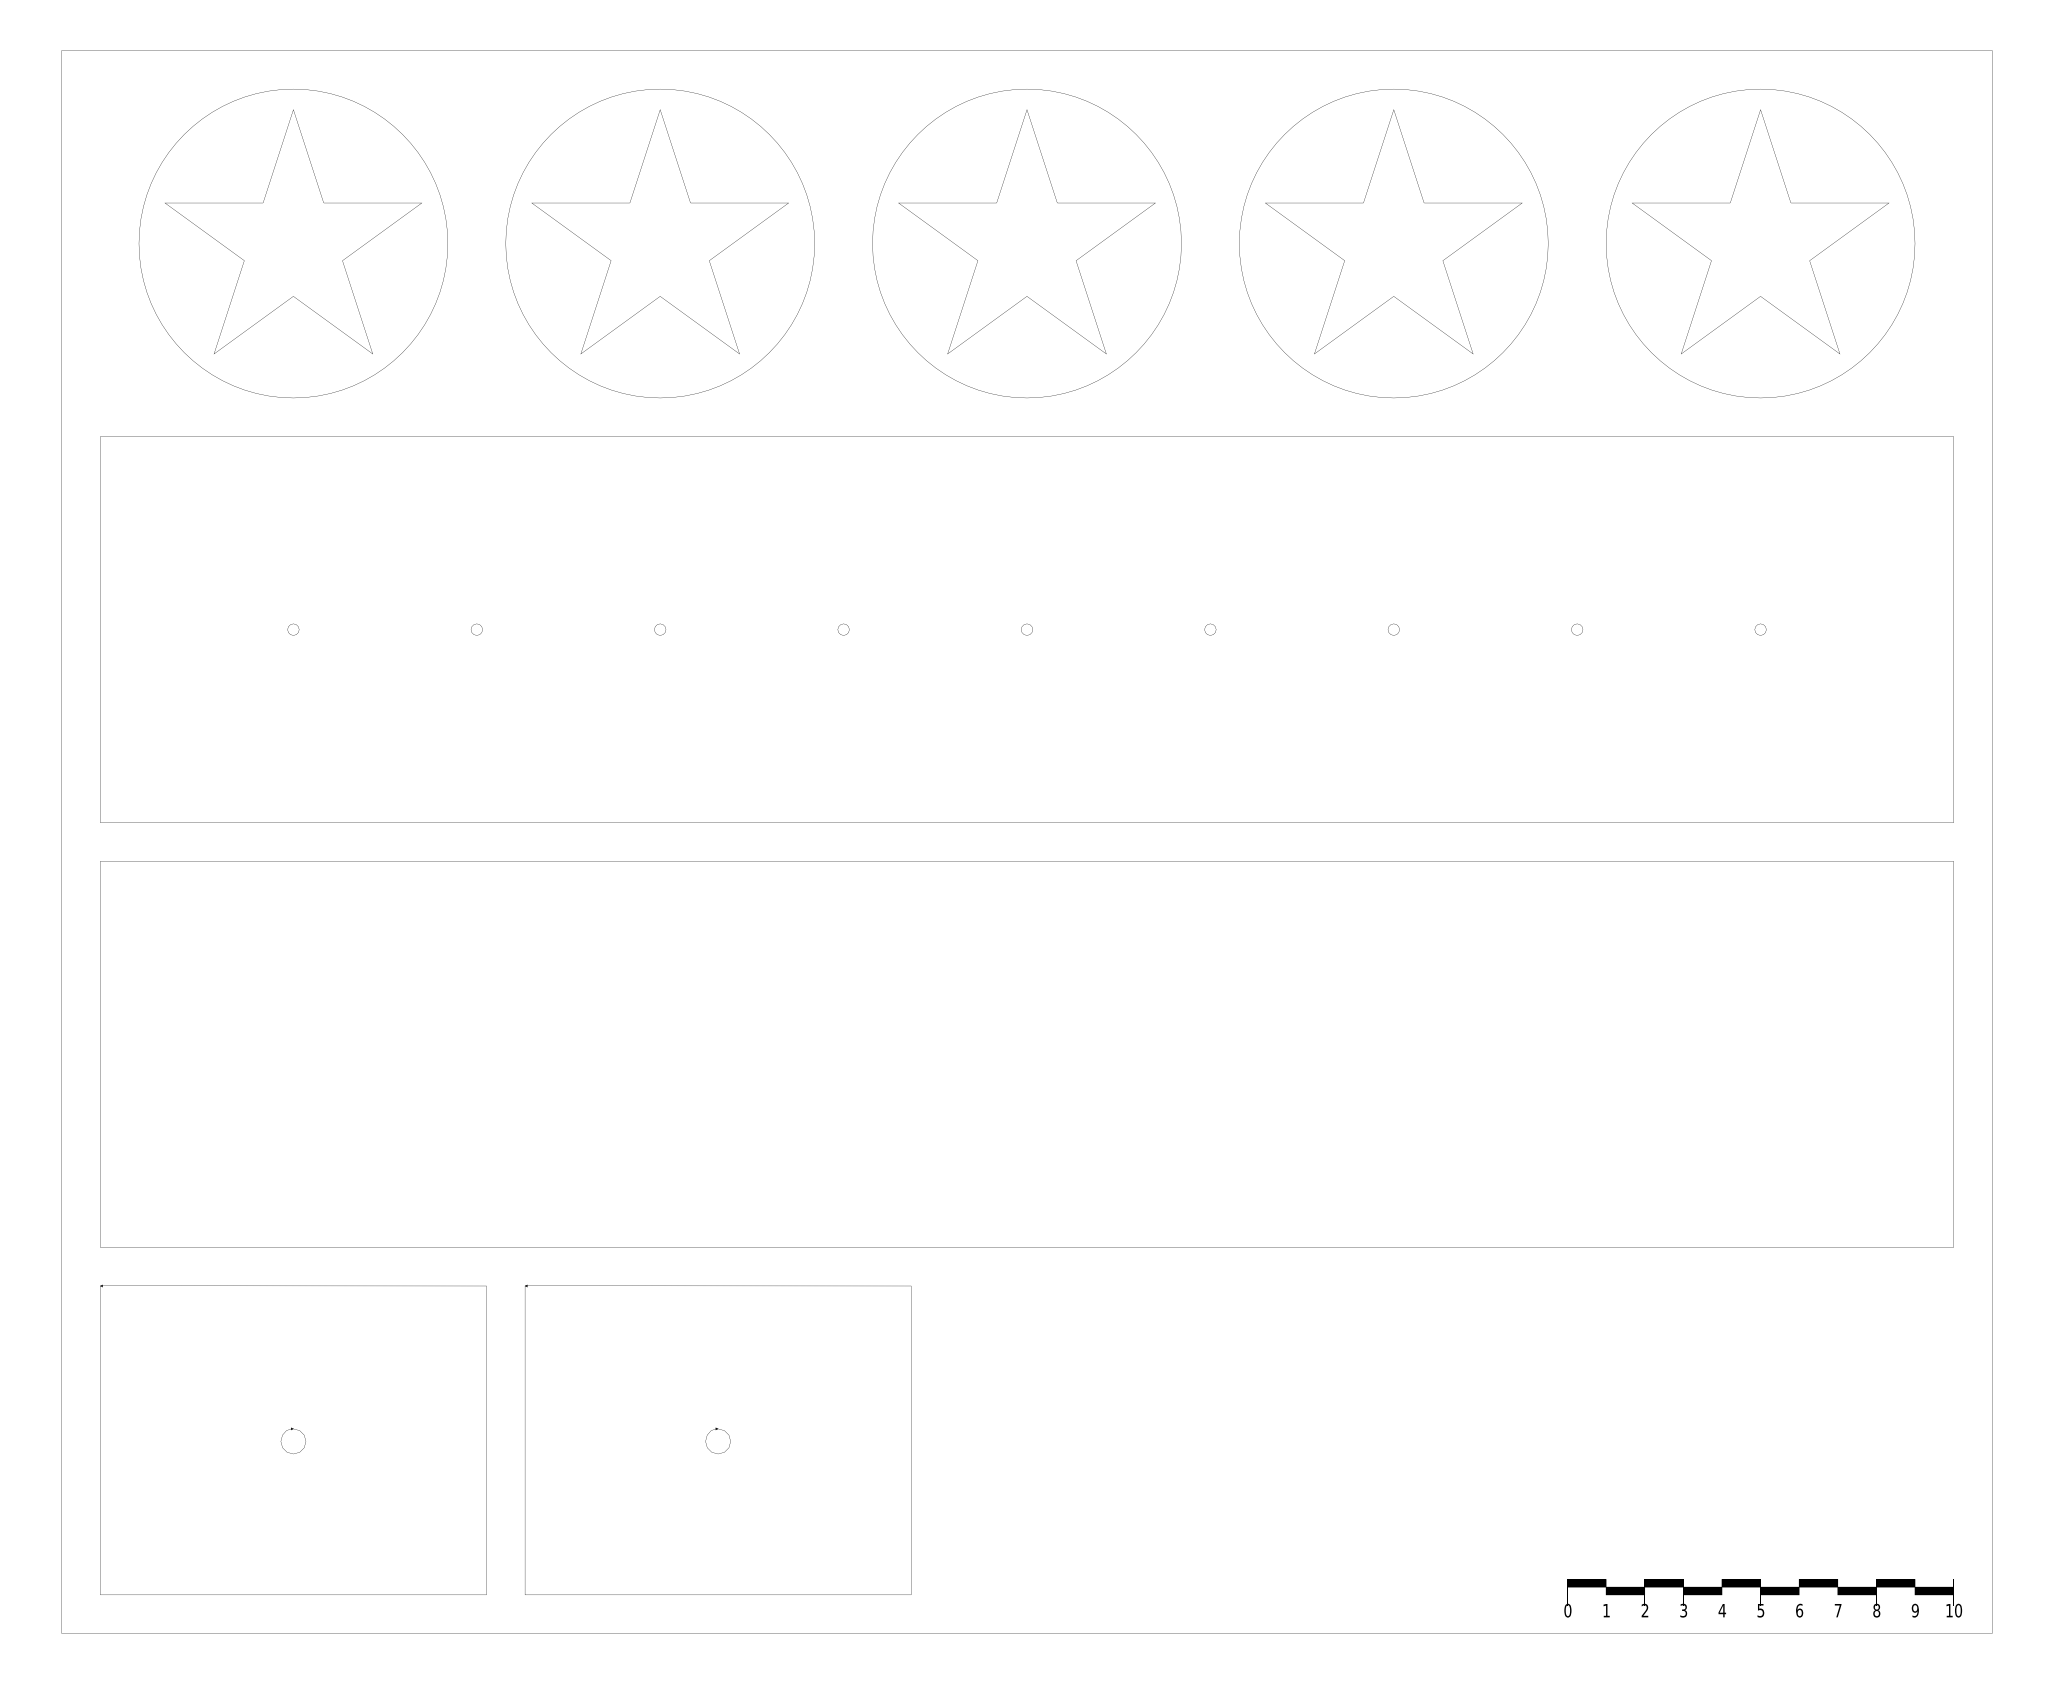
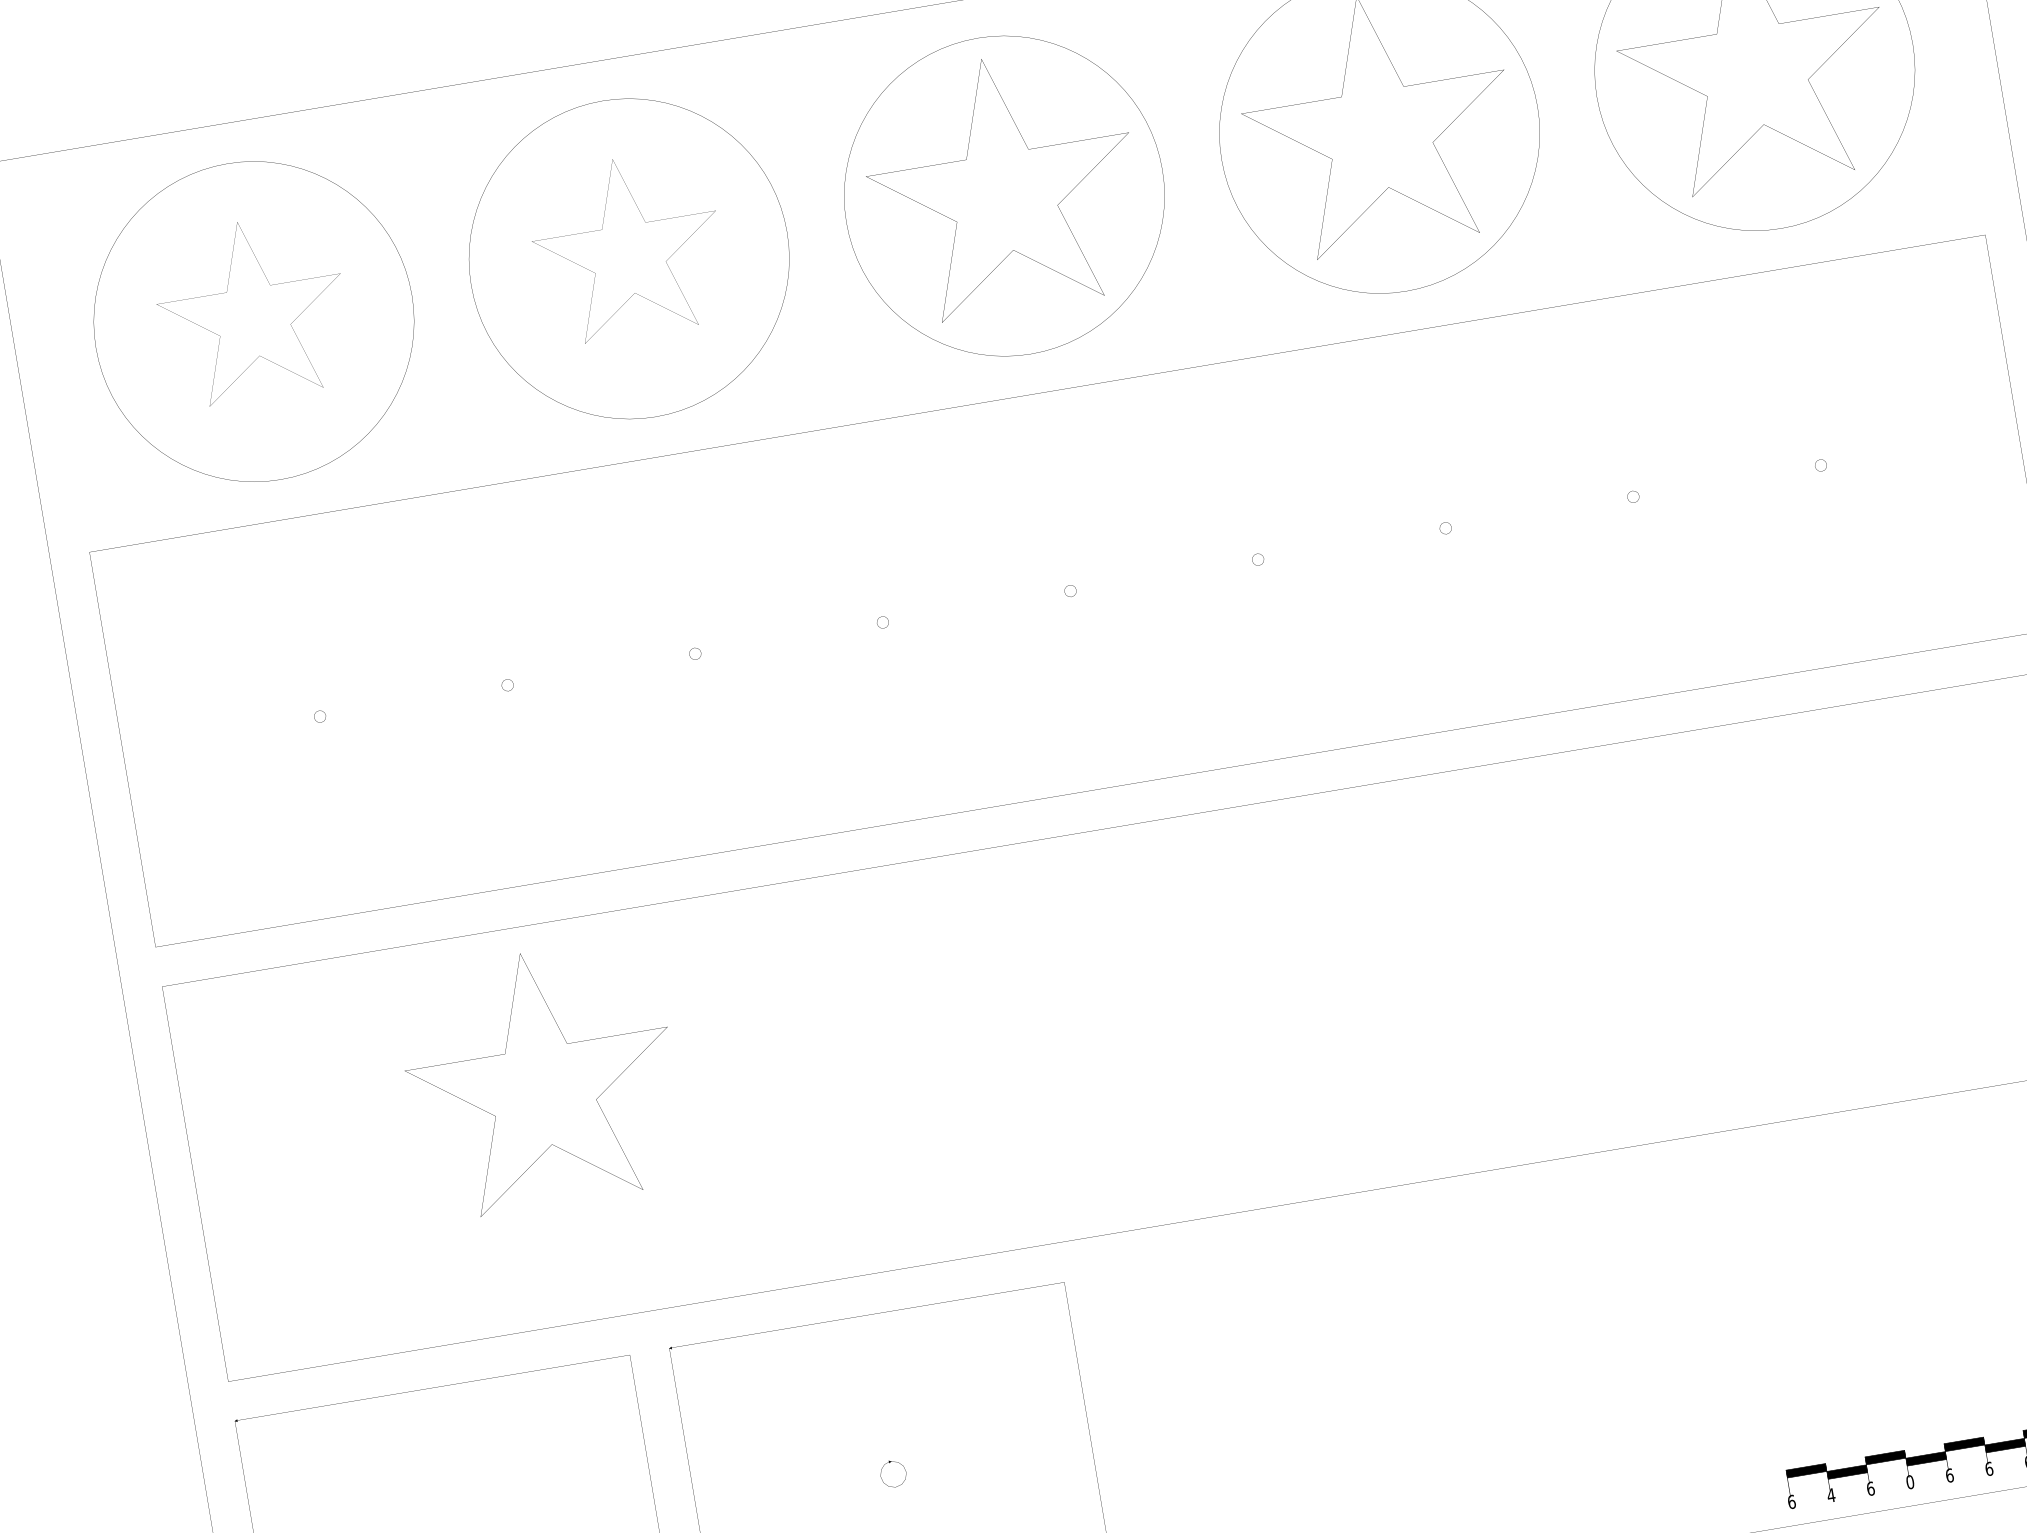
part: (293, 231) -> (252, 309), size x0.7
part: (660, 231) -> (627, 246), size x0.7
part: (445, 1008) -> (540, 1078), added
text: (1567, 1610) -> (1791, 1501), 0 -> 6
text: (1606, 1610) -> (1831, 1495), 1 -> 4
text: (1644, 1610) -> (1870, 1488), 2 -> 6
text: (1683, 1610) -> (1910, 1482), 3 -> 0
text: (1722, 1610) -> (1949, 1475), 4 -> 6
text: (1760, 1610) -> (1988, 1468), 5 -> 6

